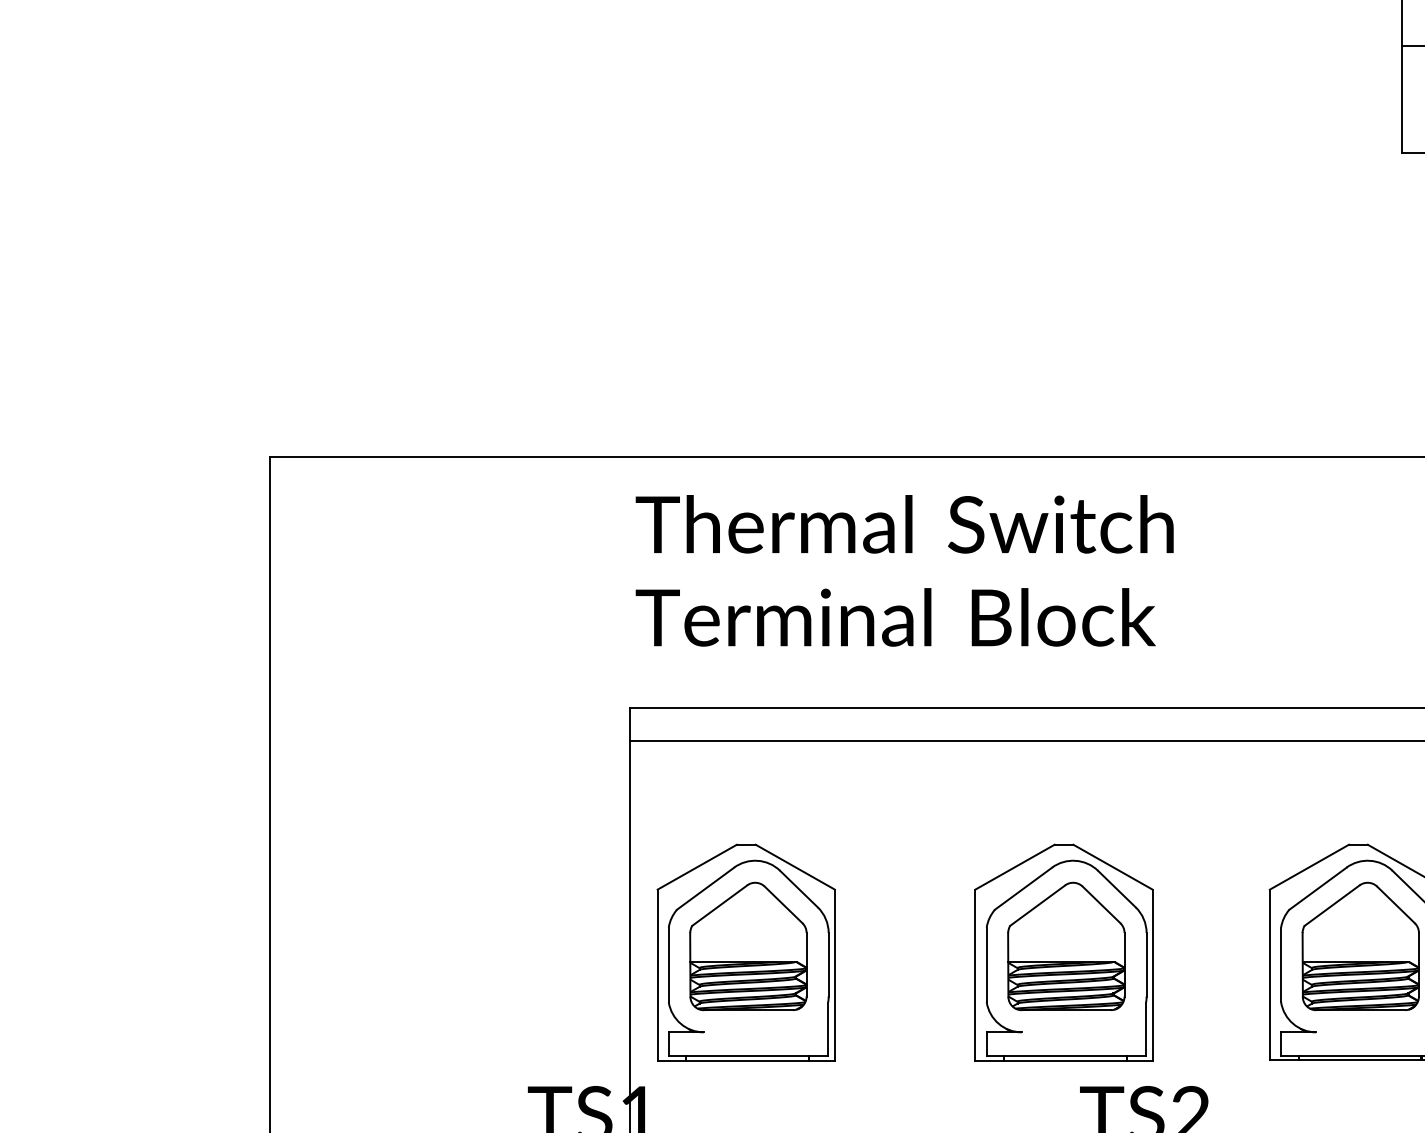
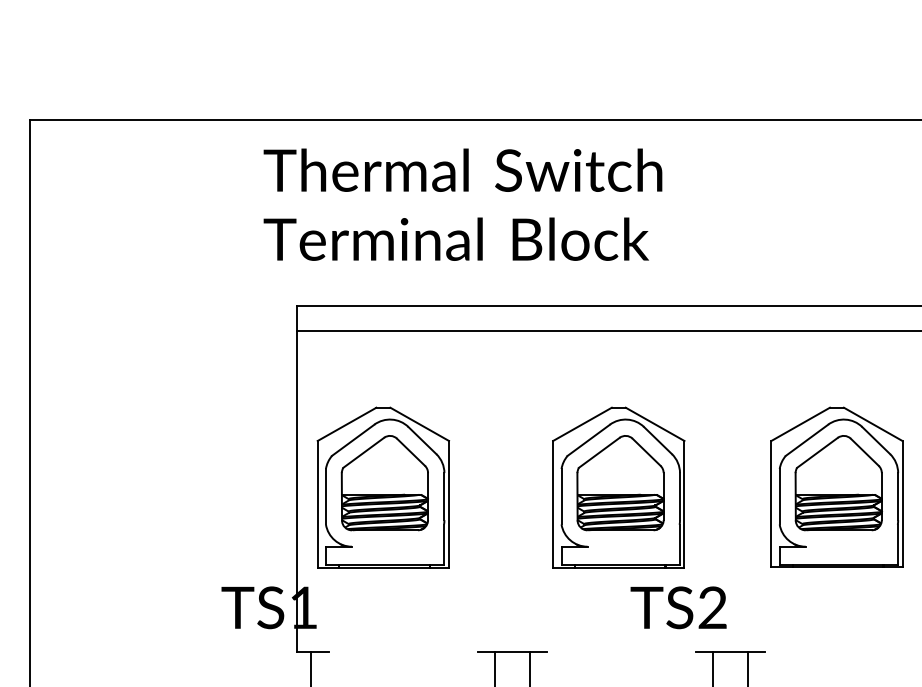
text: (904, 570) -> (462, 204), moved

